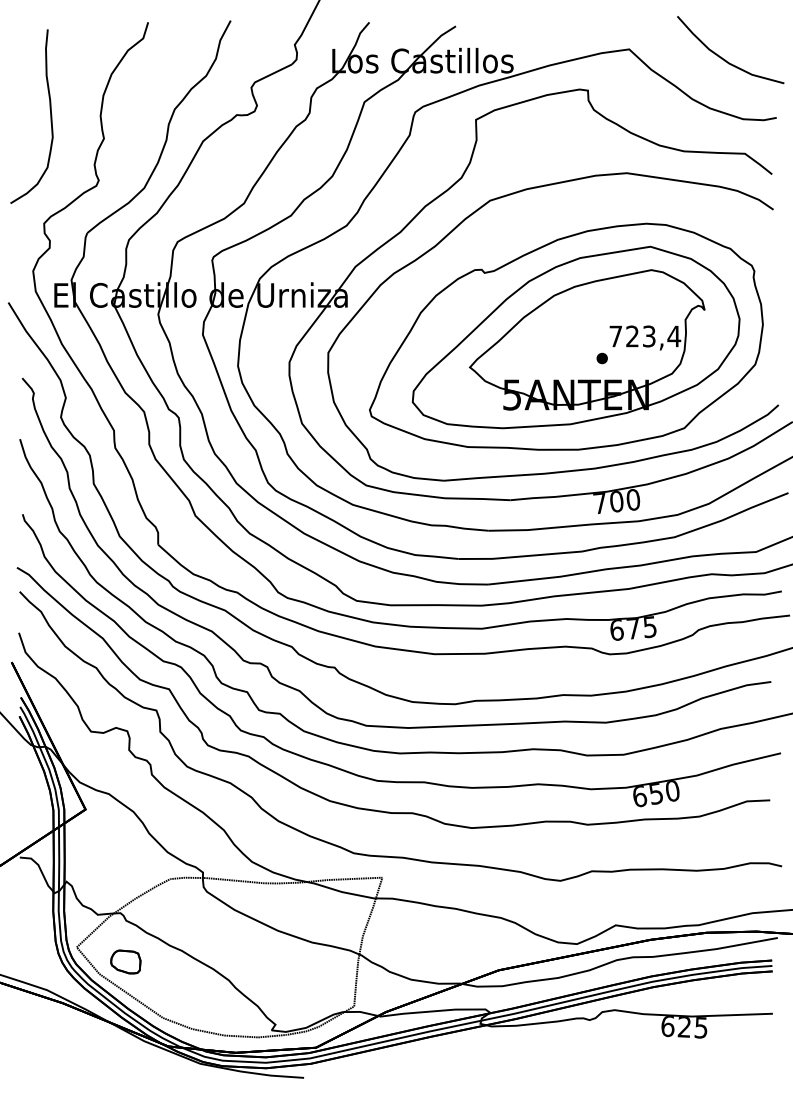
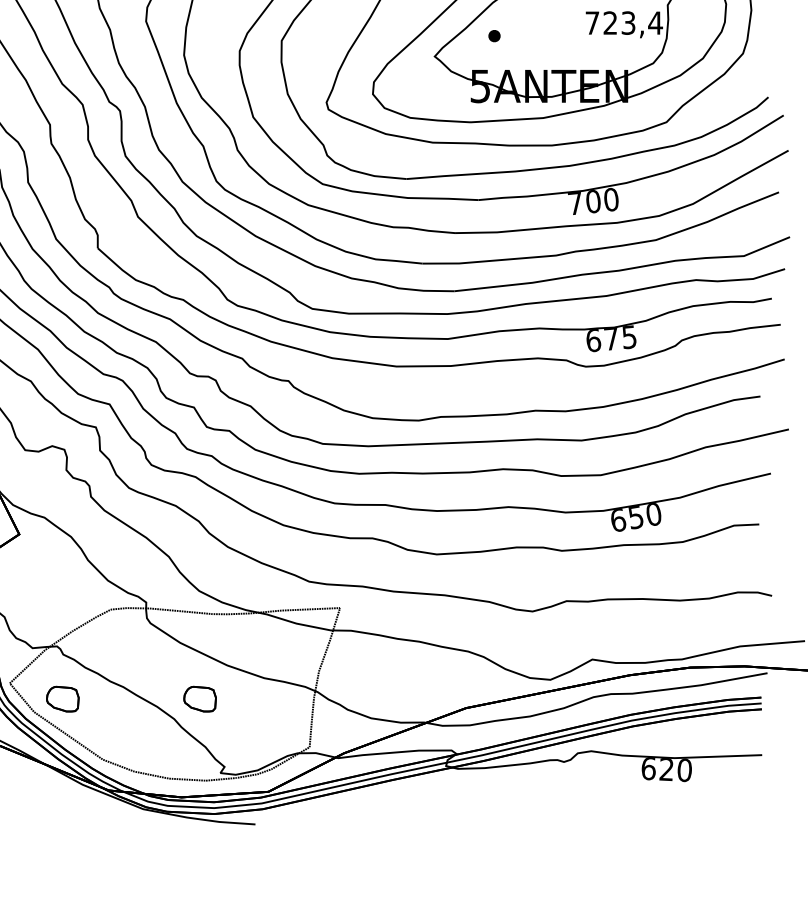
part: (601, 358) -> (493, 36), moved
part: (252, 961) -> (199, 698), added
text: (700, 1027) -> (683, 769), 625 -> 620

